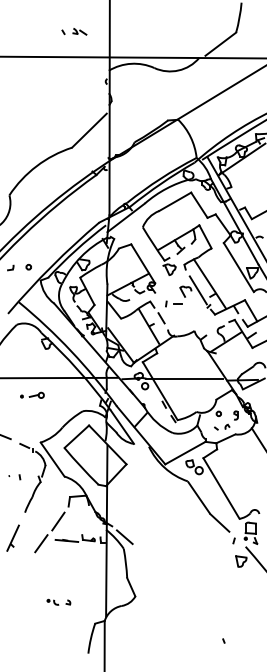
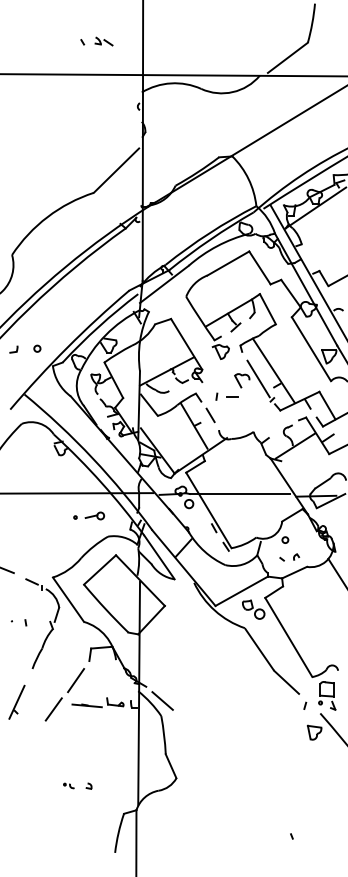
part: (31, 395) -> (88, 515), moved
part: (235, 415) -> (307, 542), removed
part: (52, 601) -> (68, 785), size x0.7

